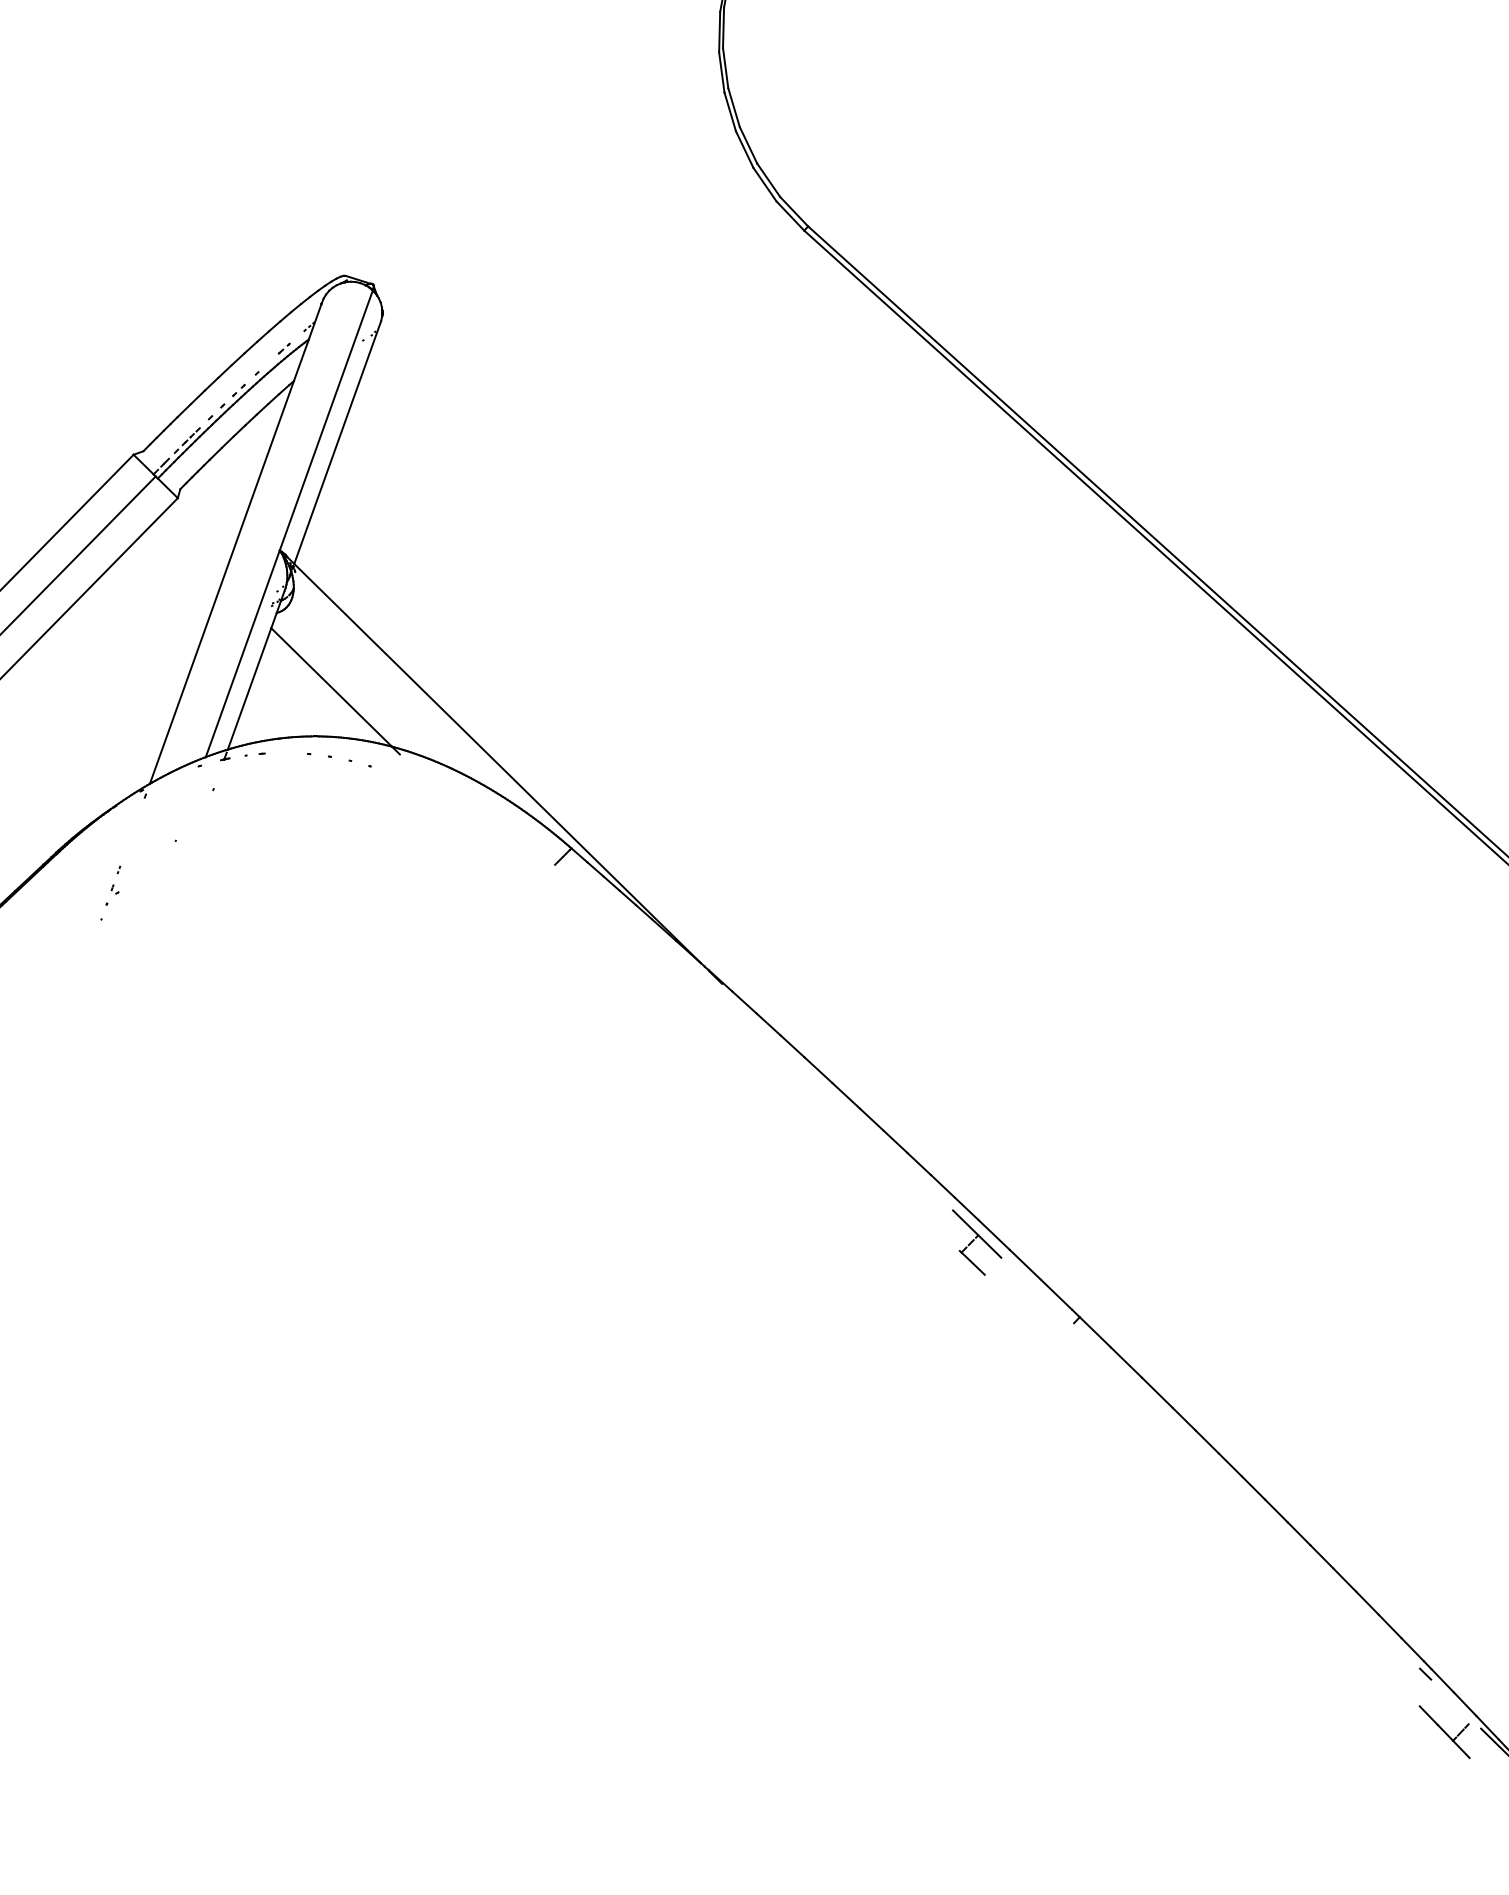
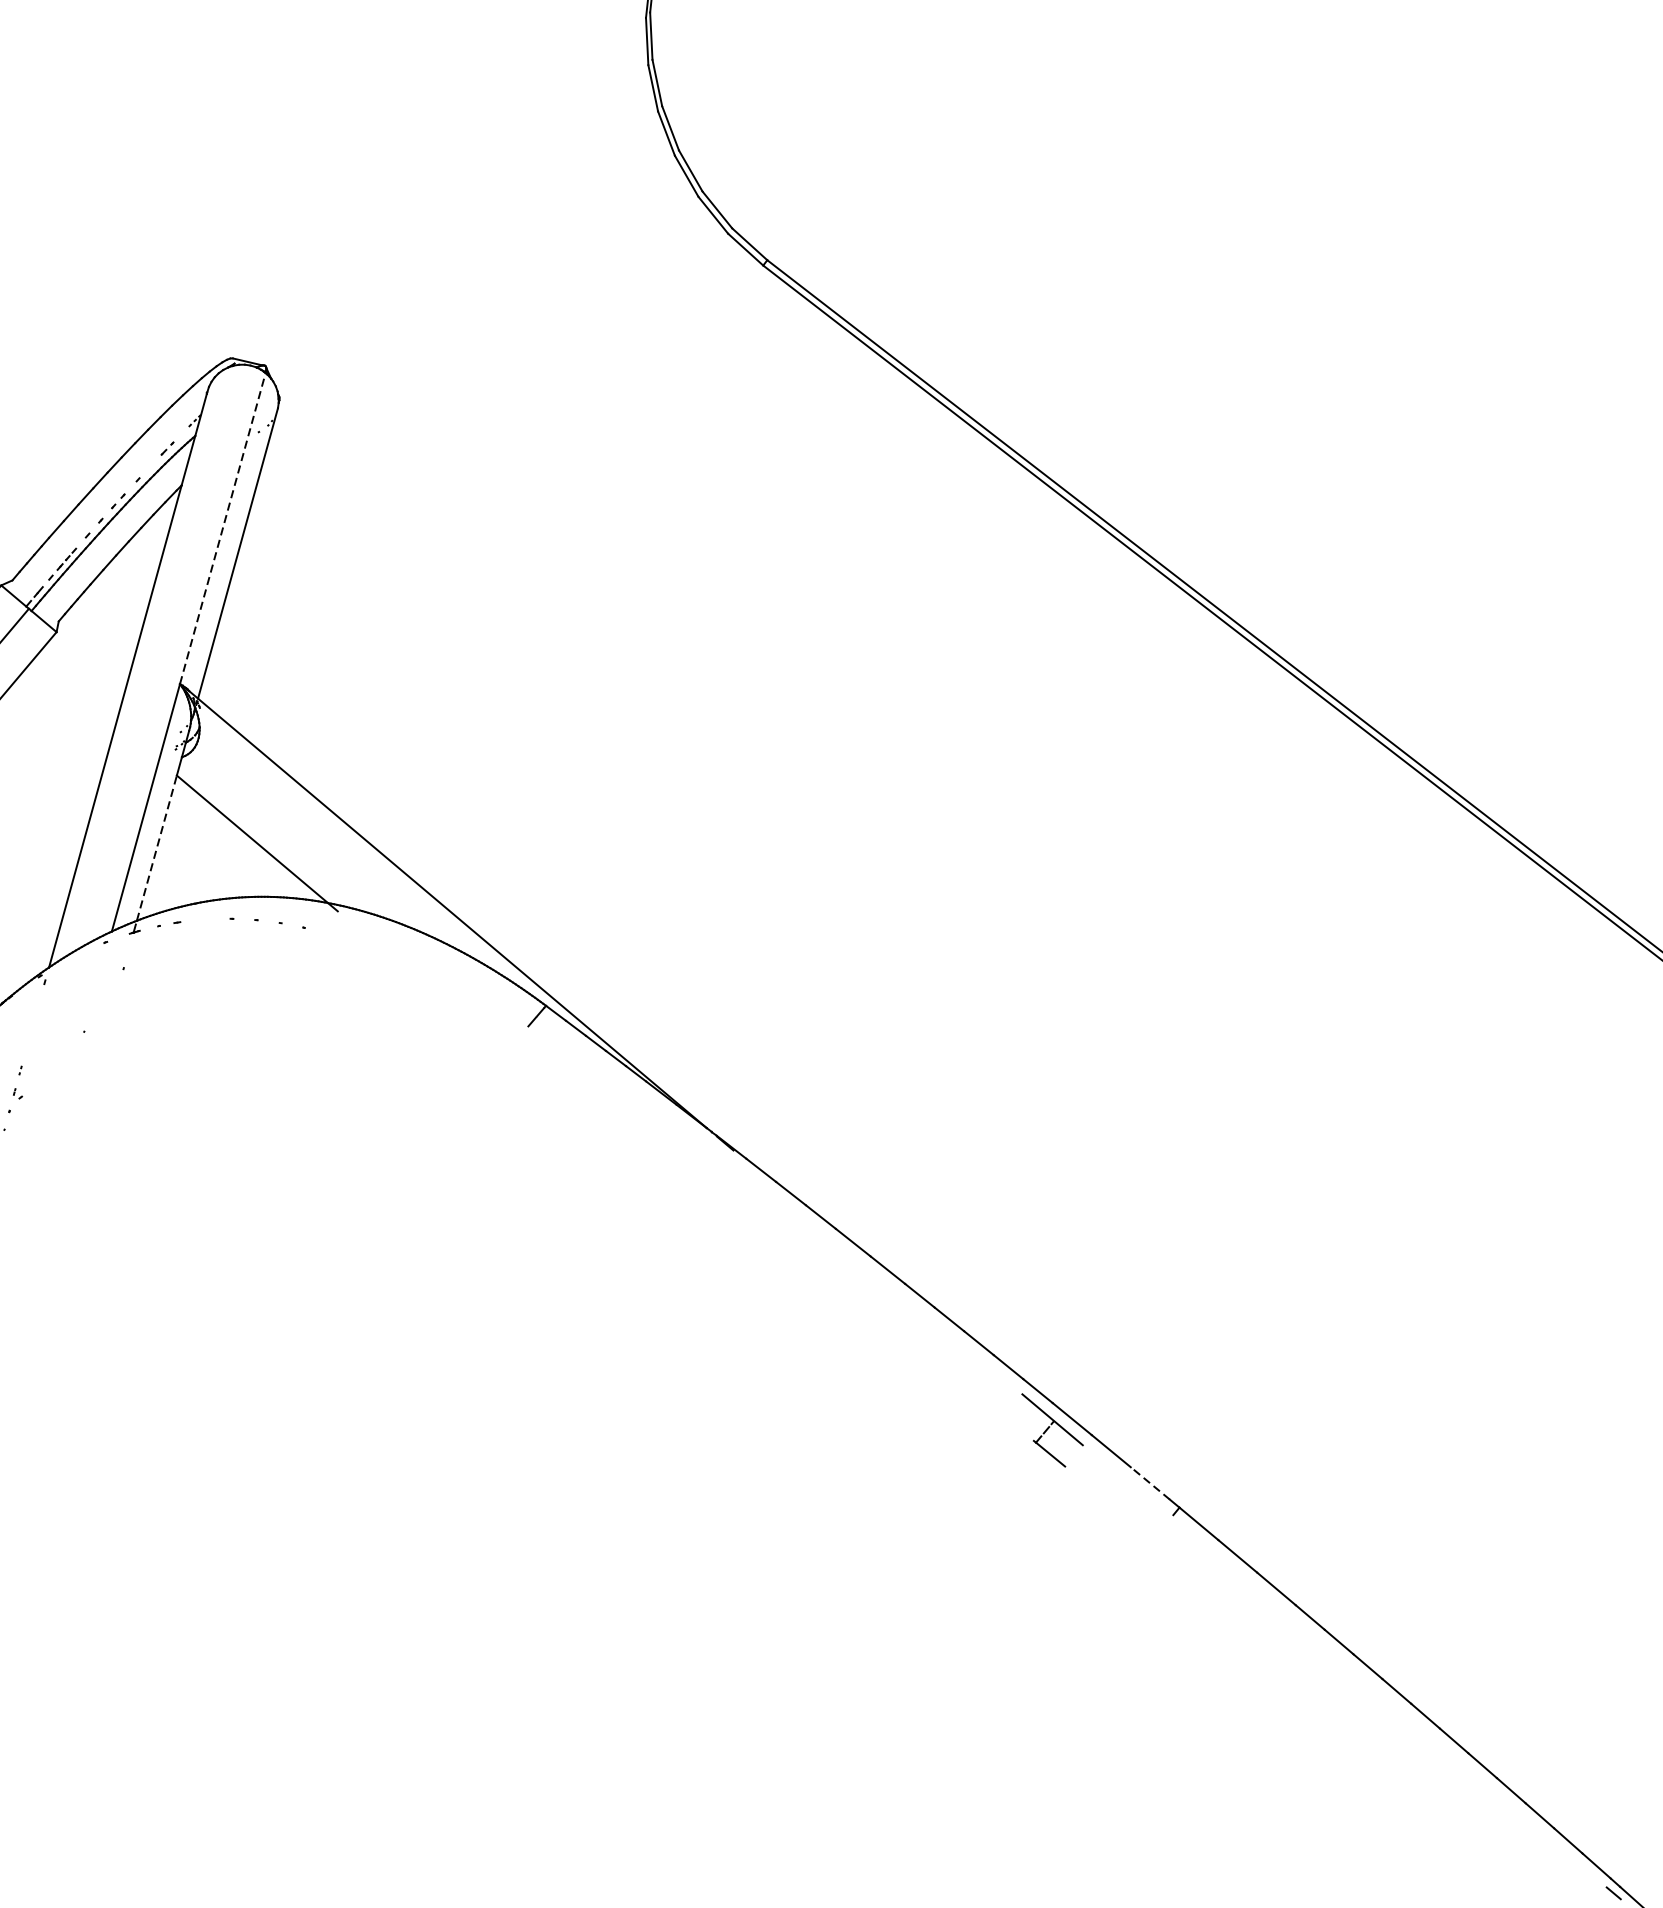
line: (326, 419) -> (222, 527), solid -> dashed
line: (249, 688) -> (156, 847), solid -> dashed
line: (1056, 1294) -> (1150, 1483), solid -> dashed

